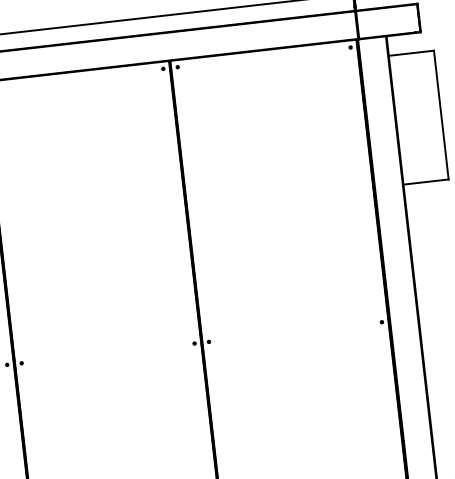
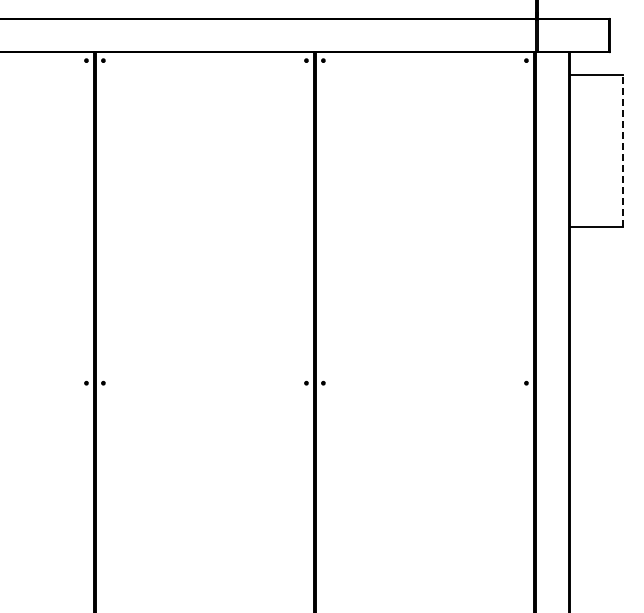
line: (441, 114) -> (622, 150), solid -> dashed

